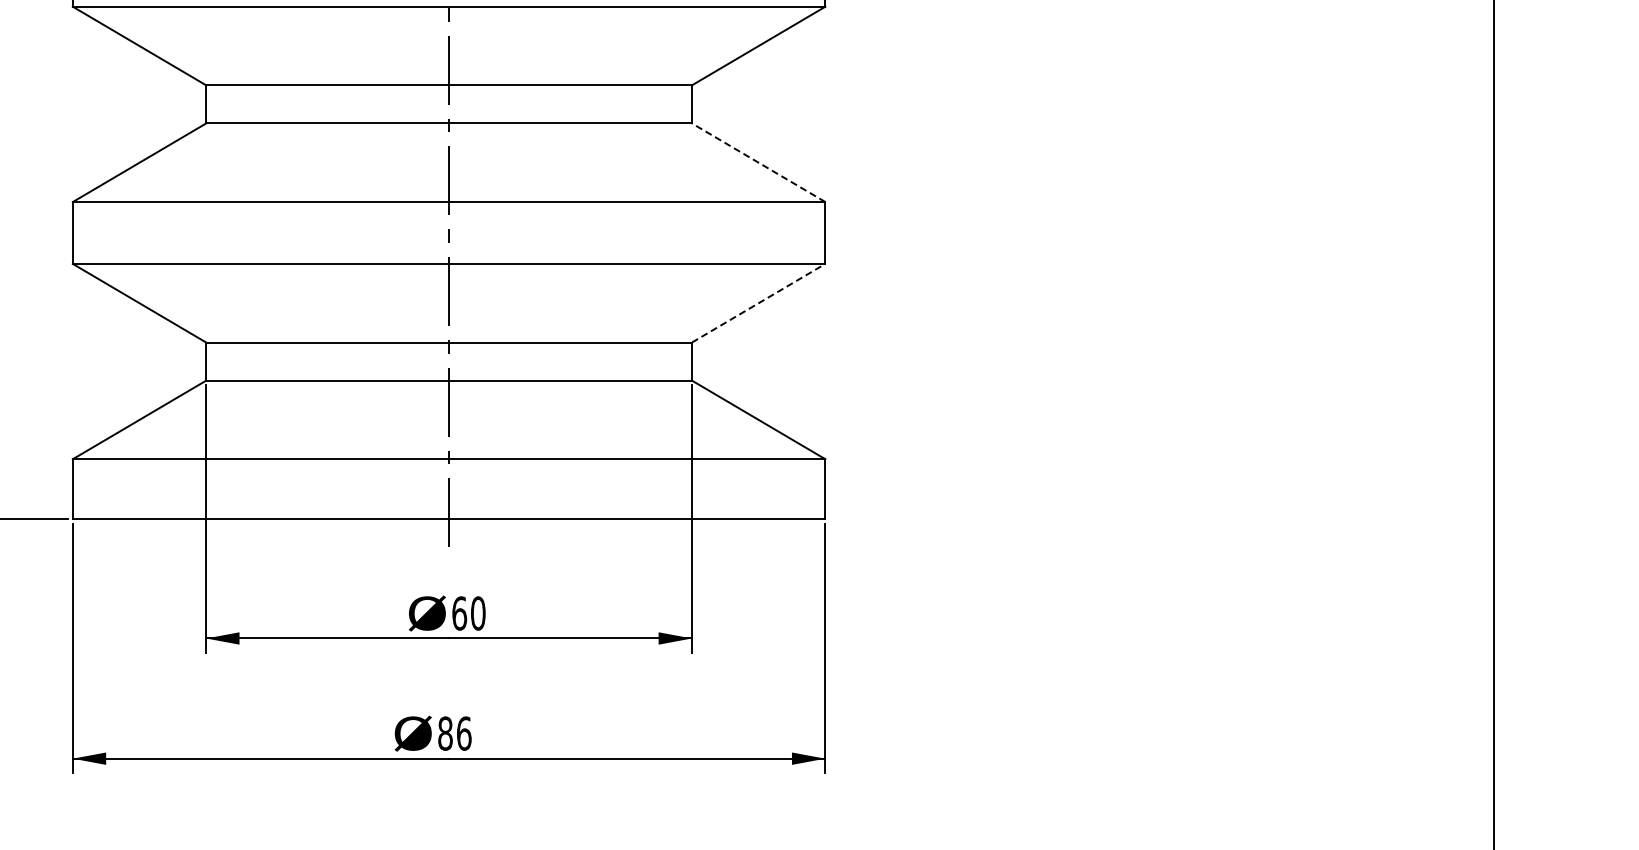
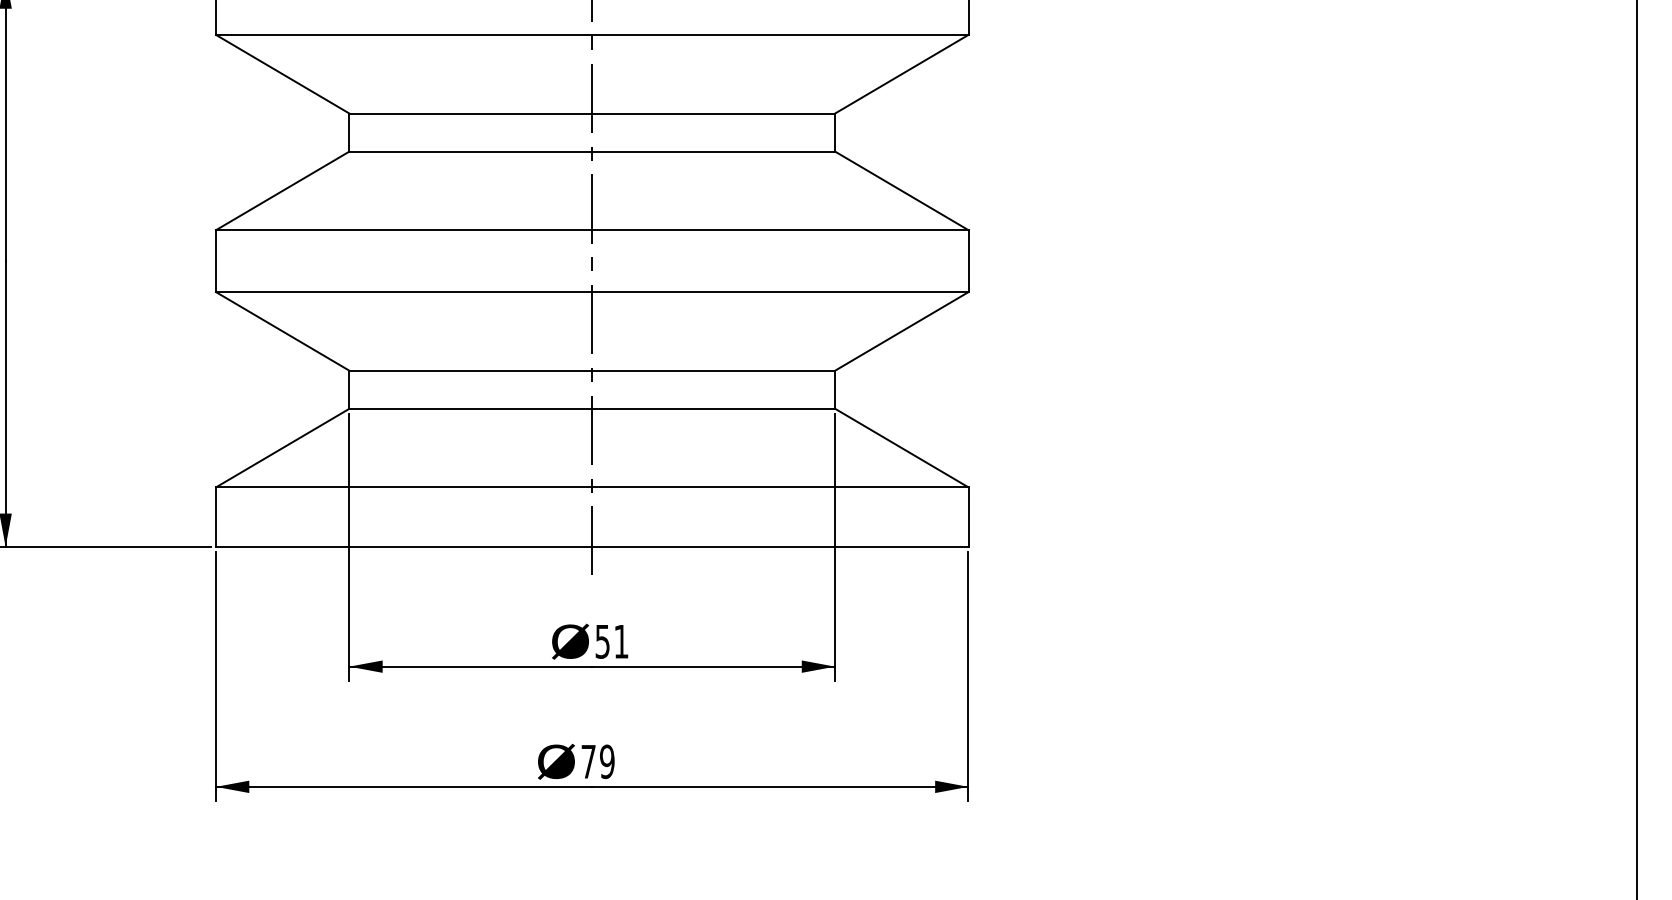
line: (758, 162) -> (901, 190), dashed -> solid
line: (759, 303) -> (902, 331), dashed -> solid
text: (468, 613) -> (611, 641), 60 -> 51
text: (454, 733) -> (597, 761), 86 -> 79

